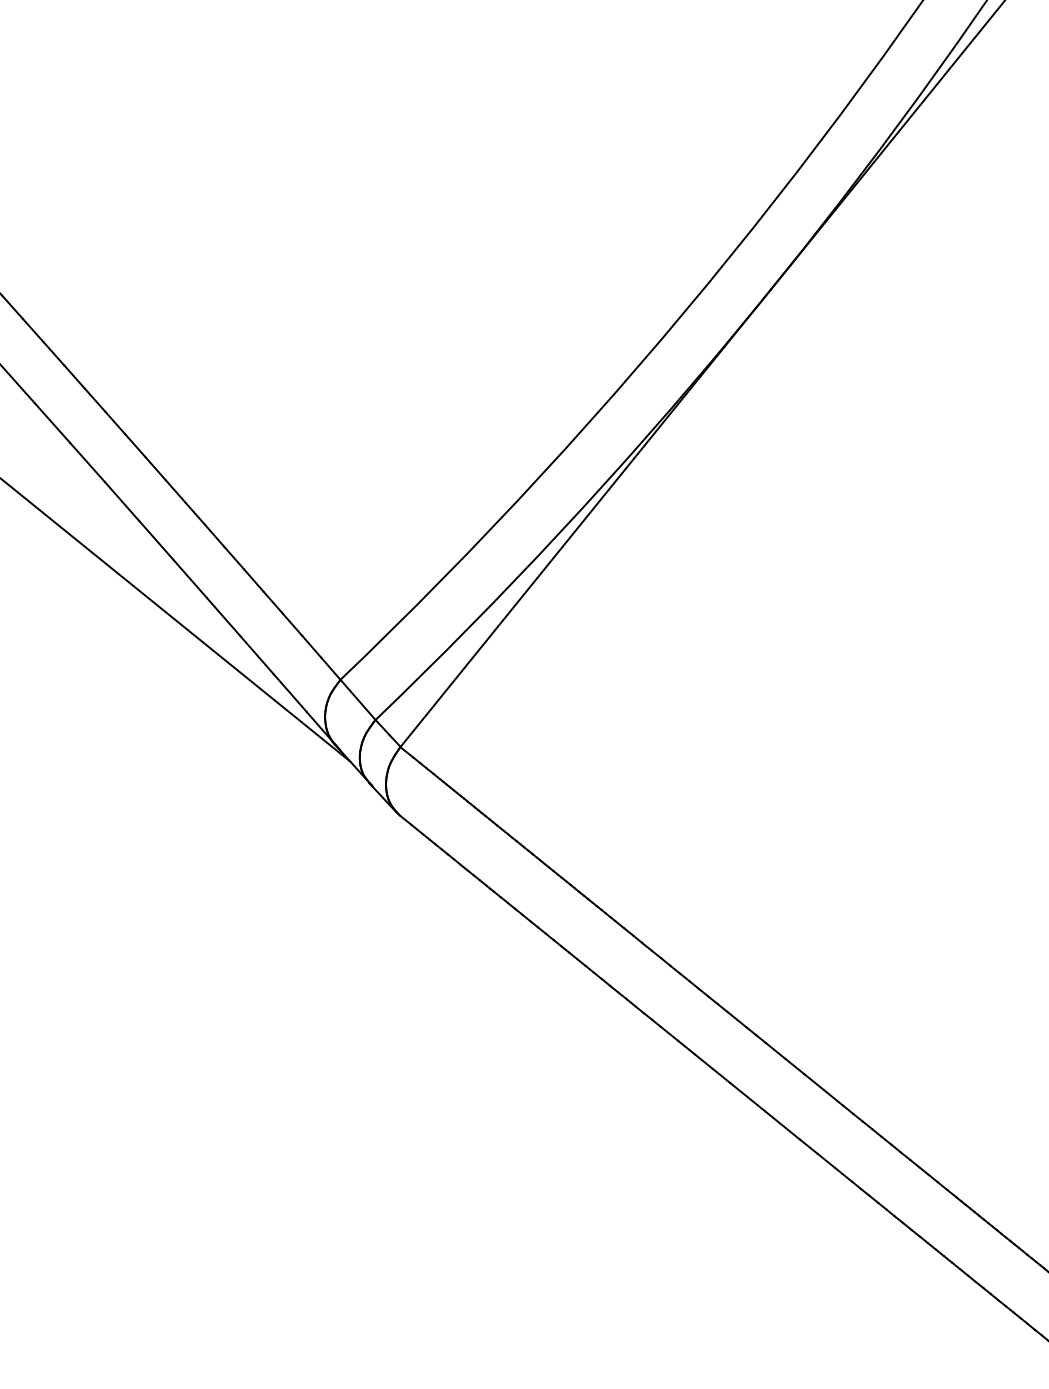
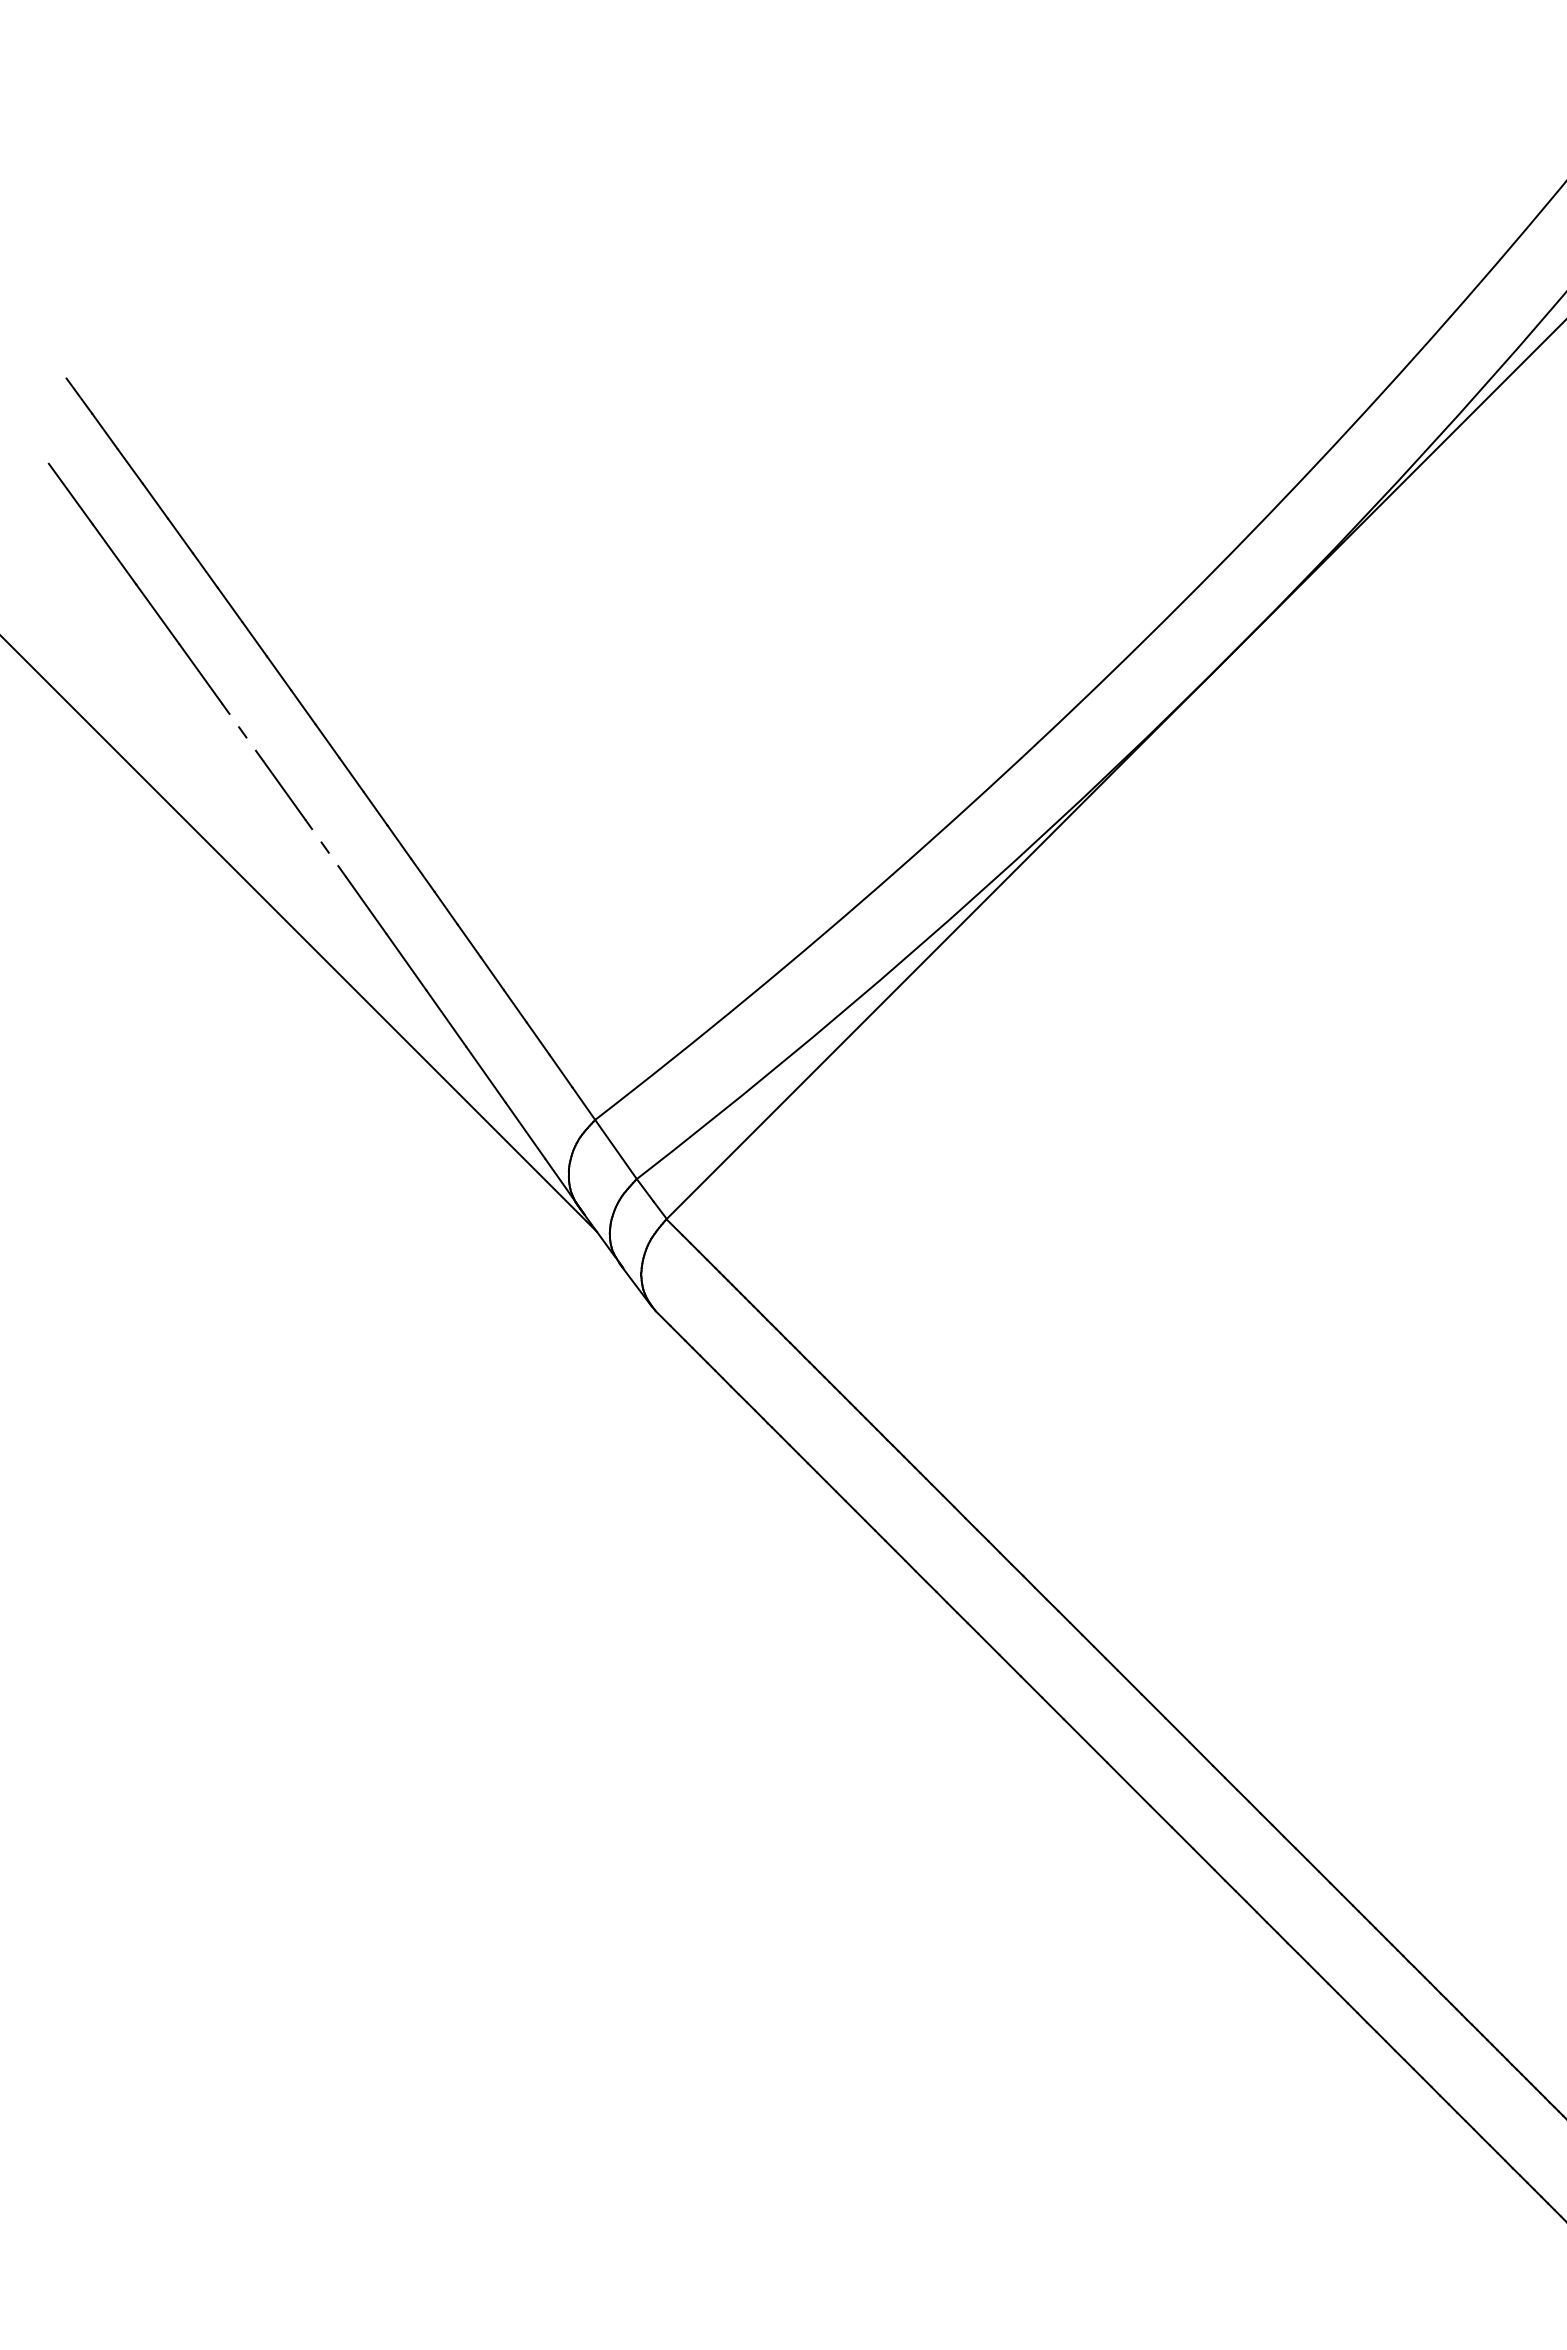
line: (52, 423) -> (242, 732), solid -> dashed
line: (121, 500) -> (325, 847), solid -> dashed

